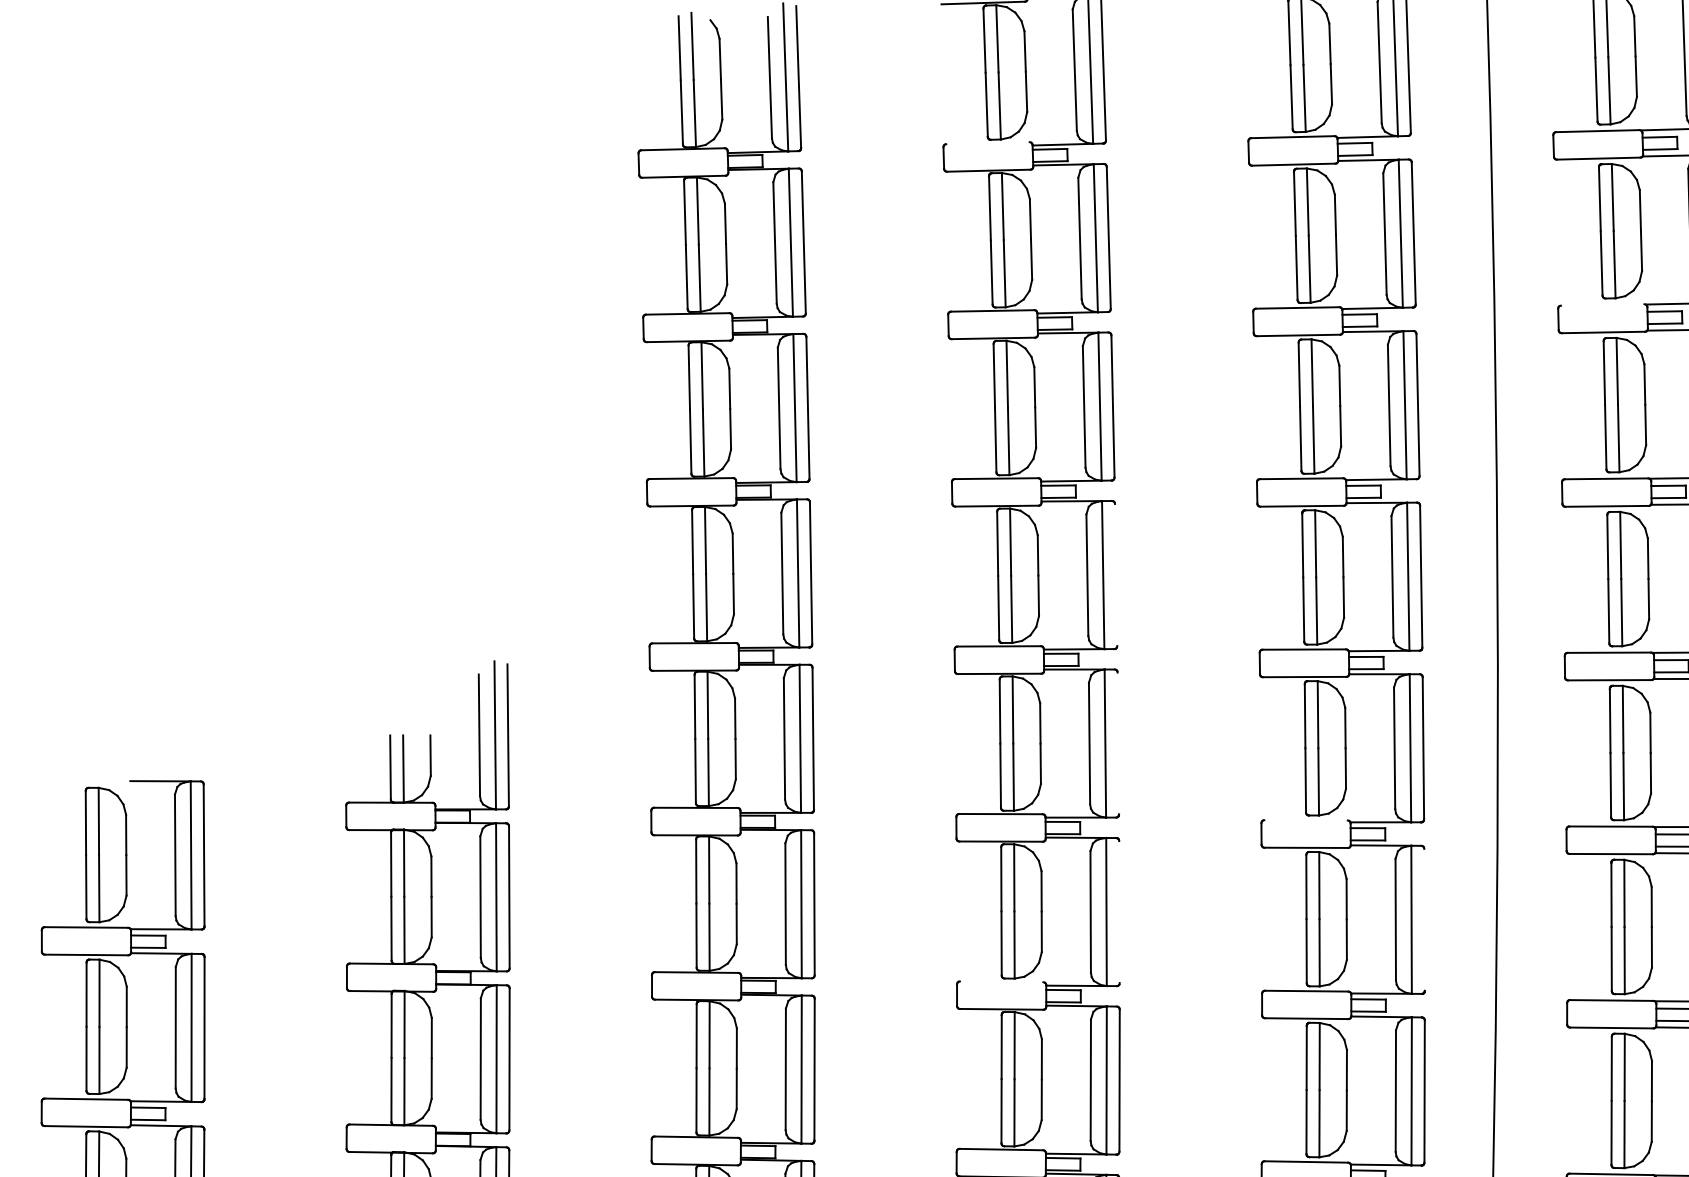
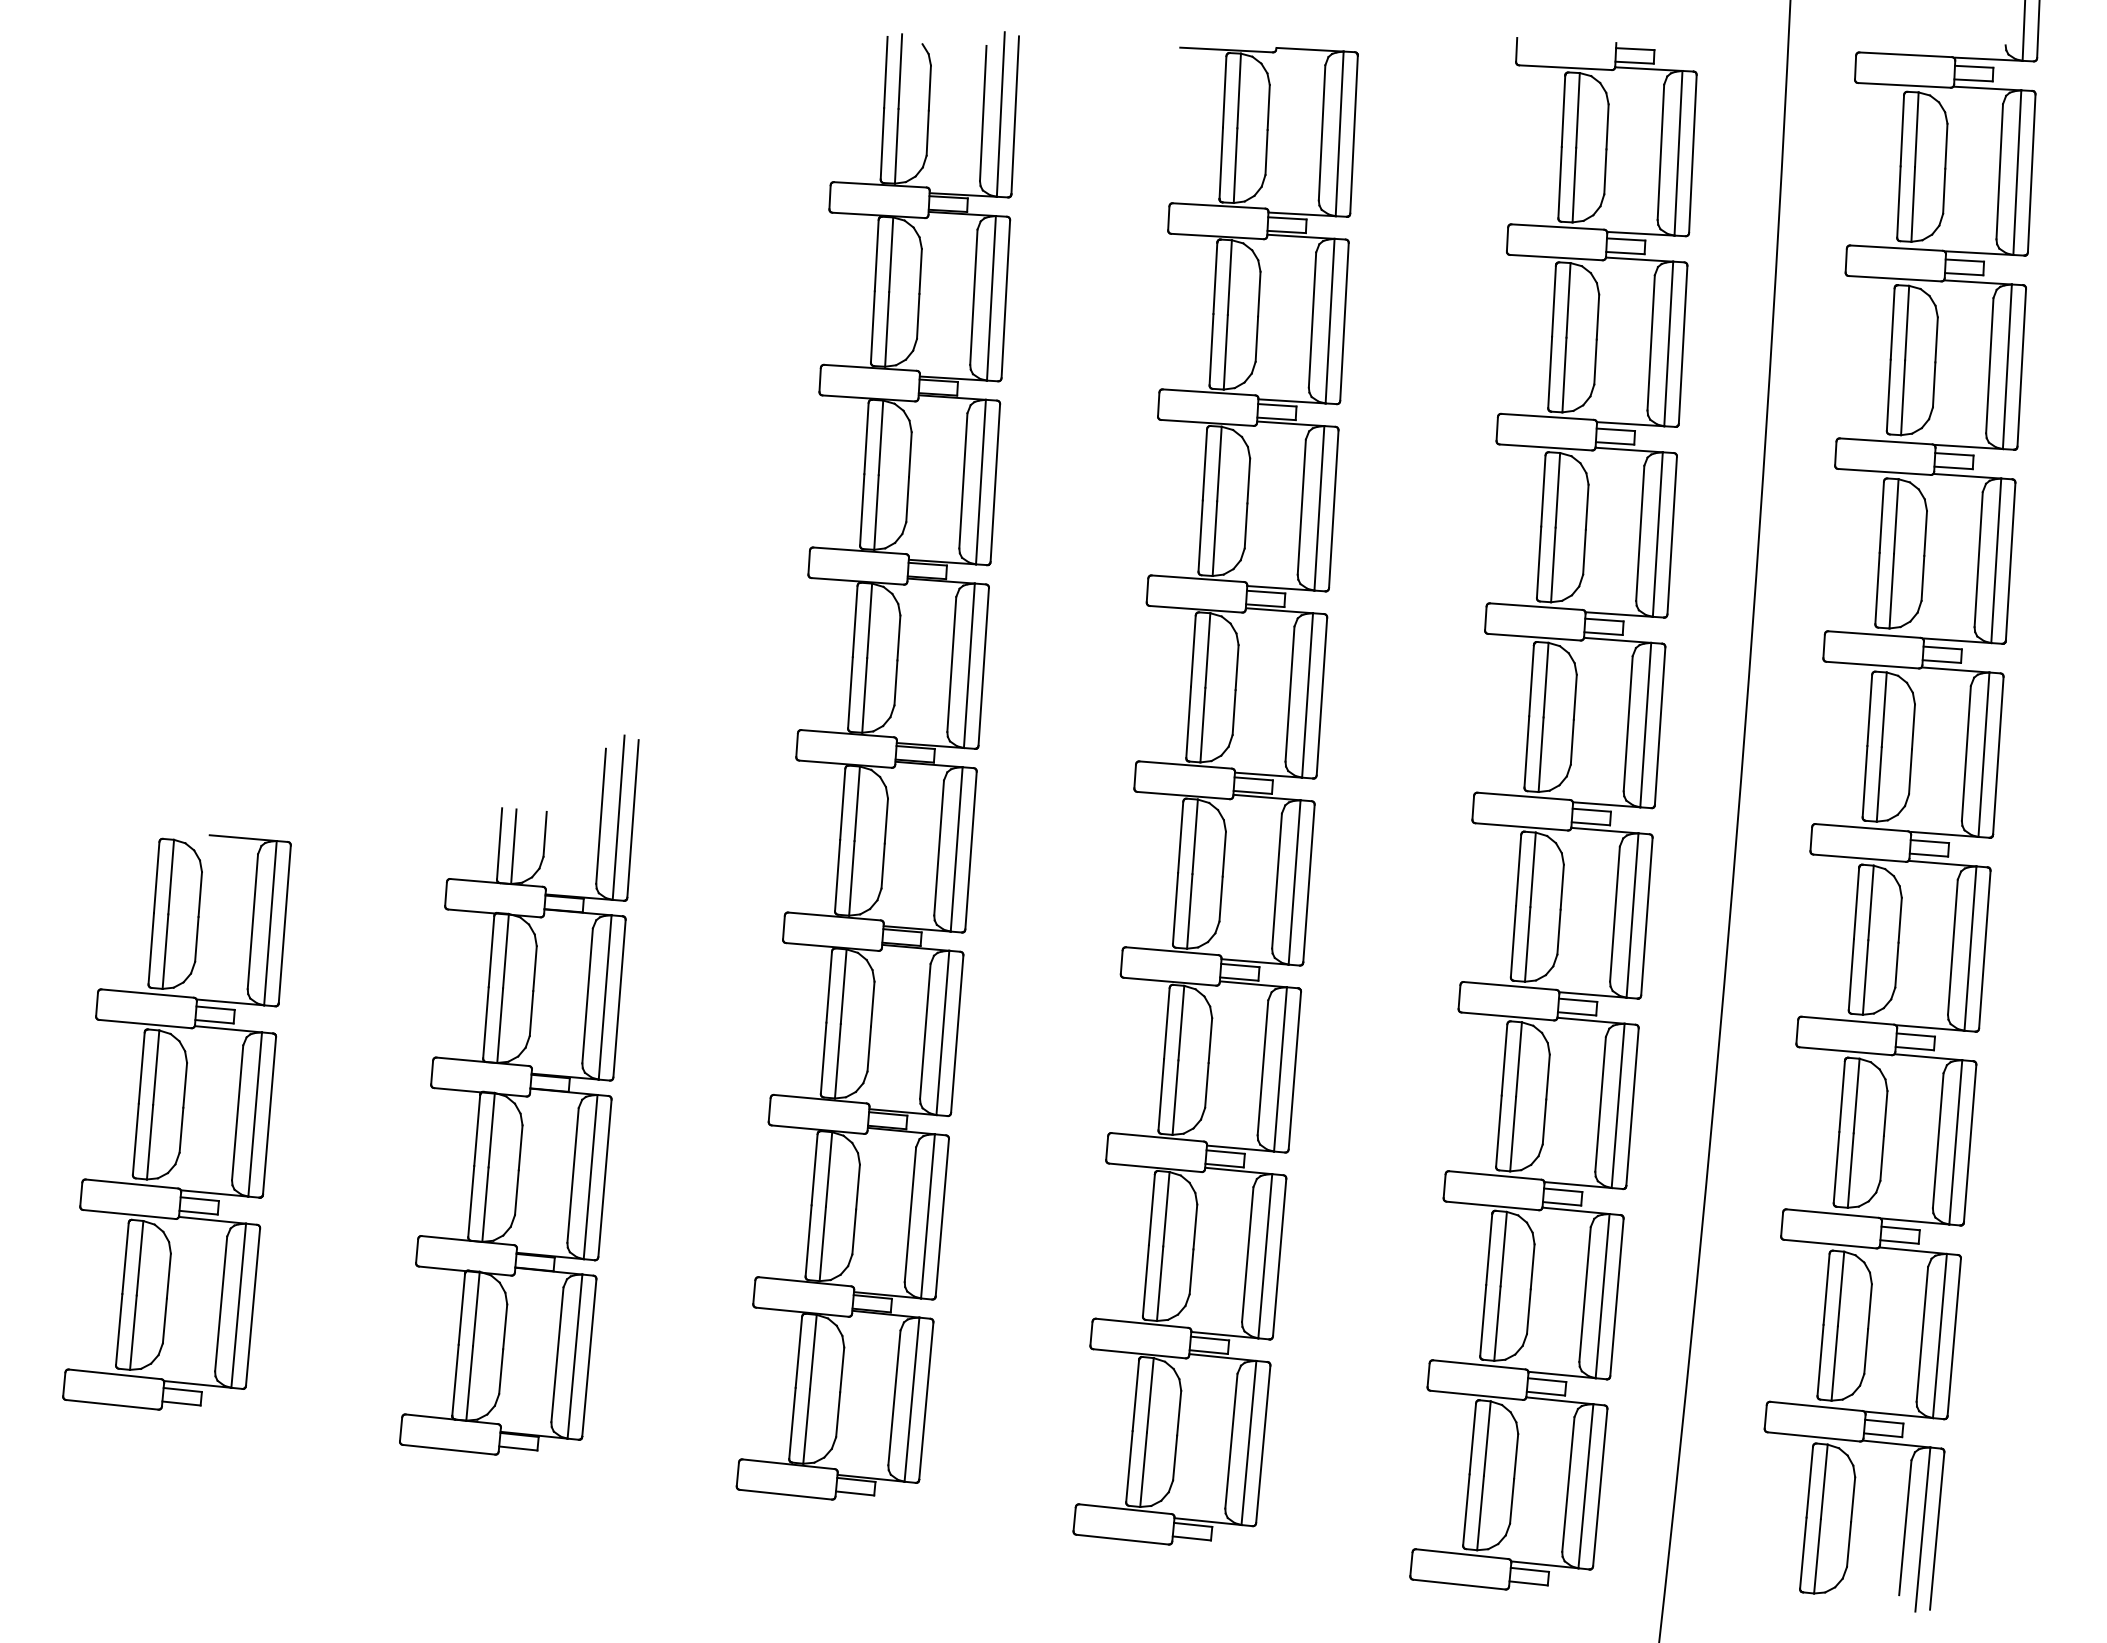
line: (987, 142) -> (1218, 205), added
line: (1602, 305) -> (1885, 441), added
line: (1115, 575) -> (1321, 696), added
line: (1117, 743) -> (1308, 883), added
line: (1305, 819) -> (1509, 985), added
line: (1119, 911) -> (1294, 1070), added
line: (1424, 919) -> (1632, 1106), added
line: (1001, 982) -> (1157, 1137), added

